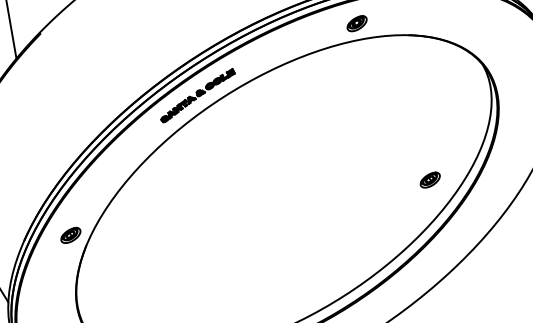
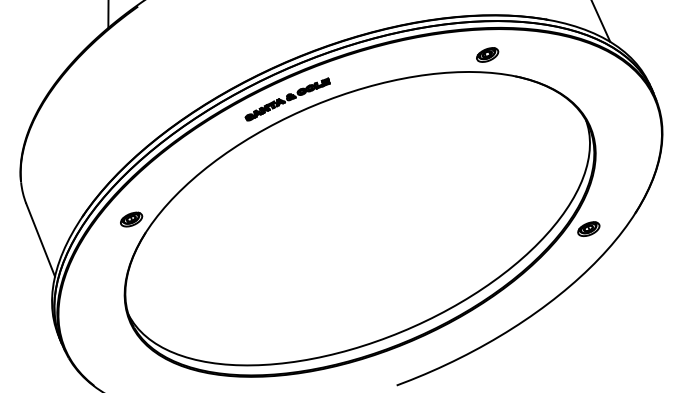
part: (356, 23) -> (487, 54), moved
part: (429, 179) -> (588, 228), moved

